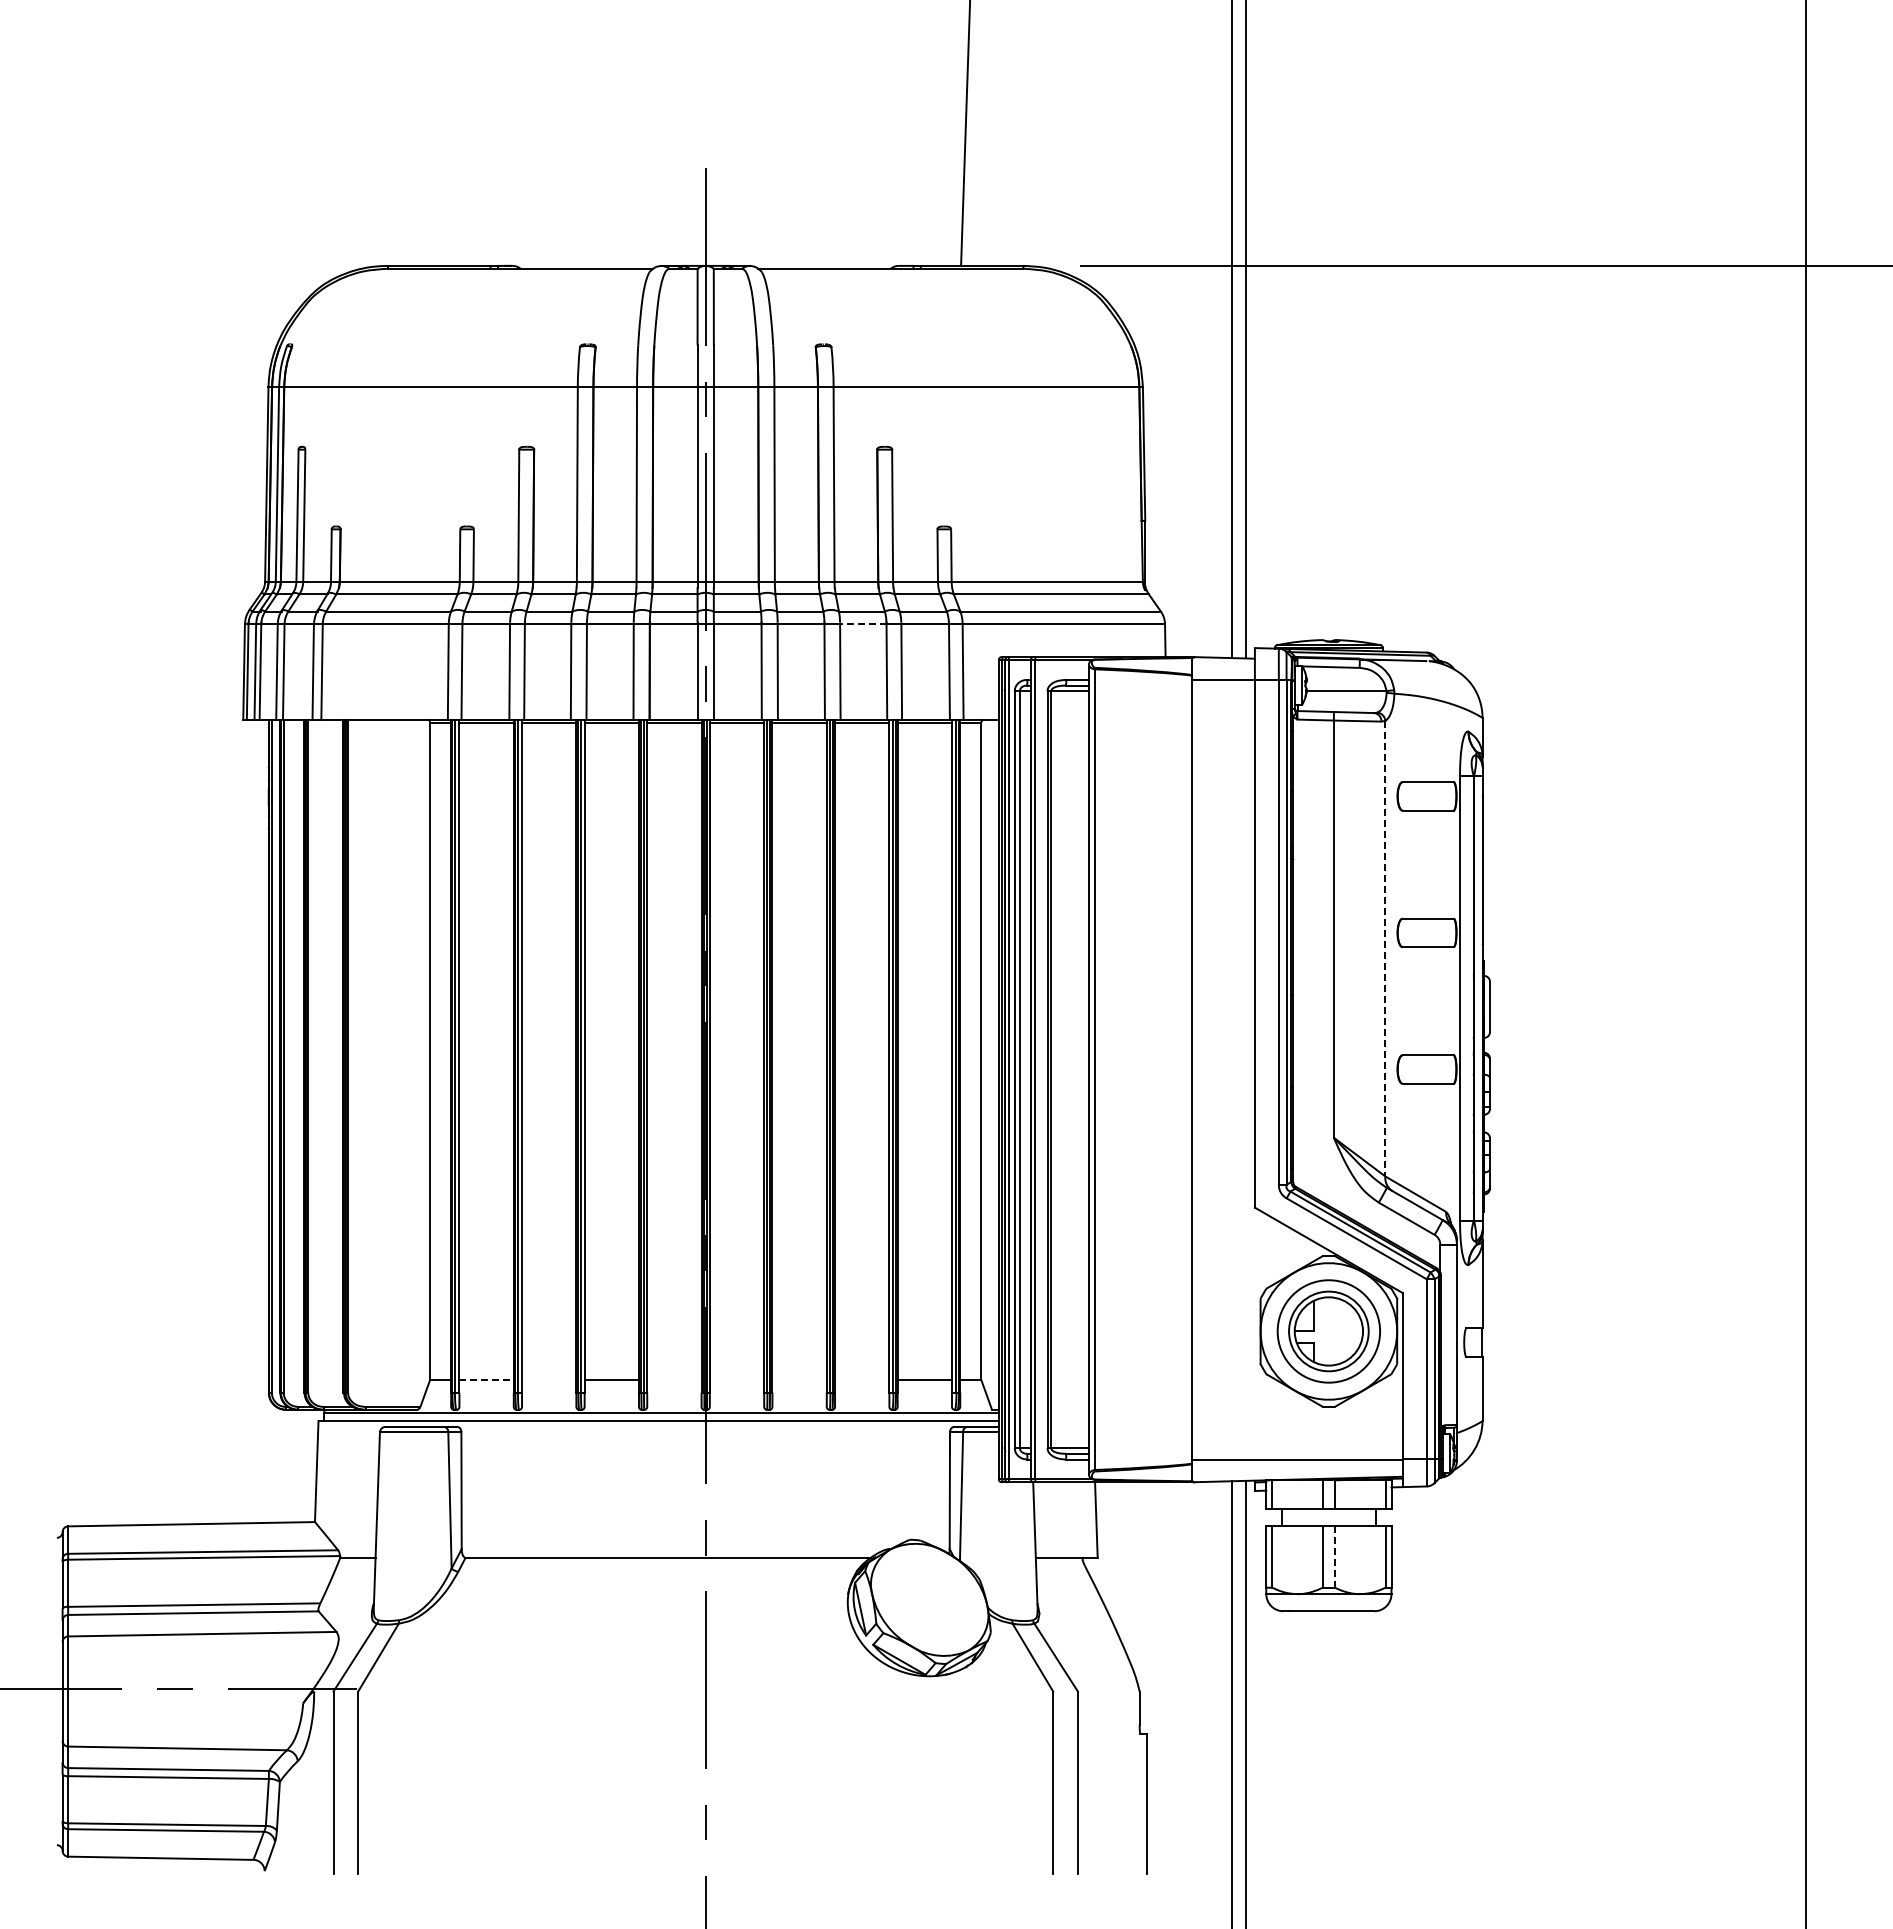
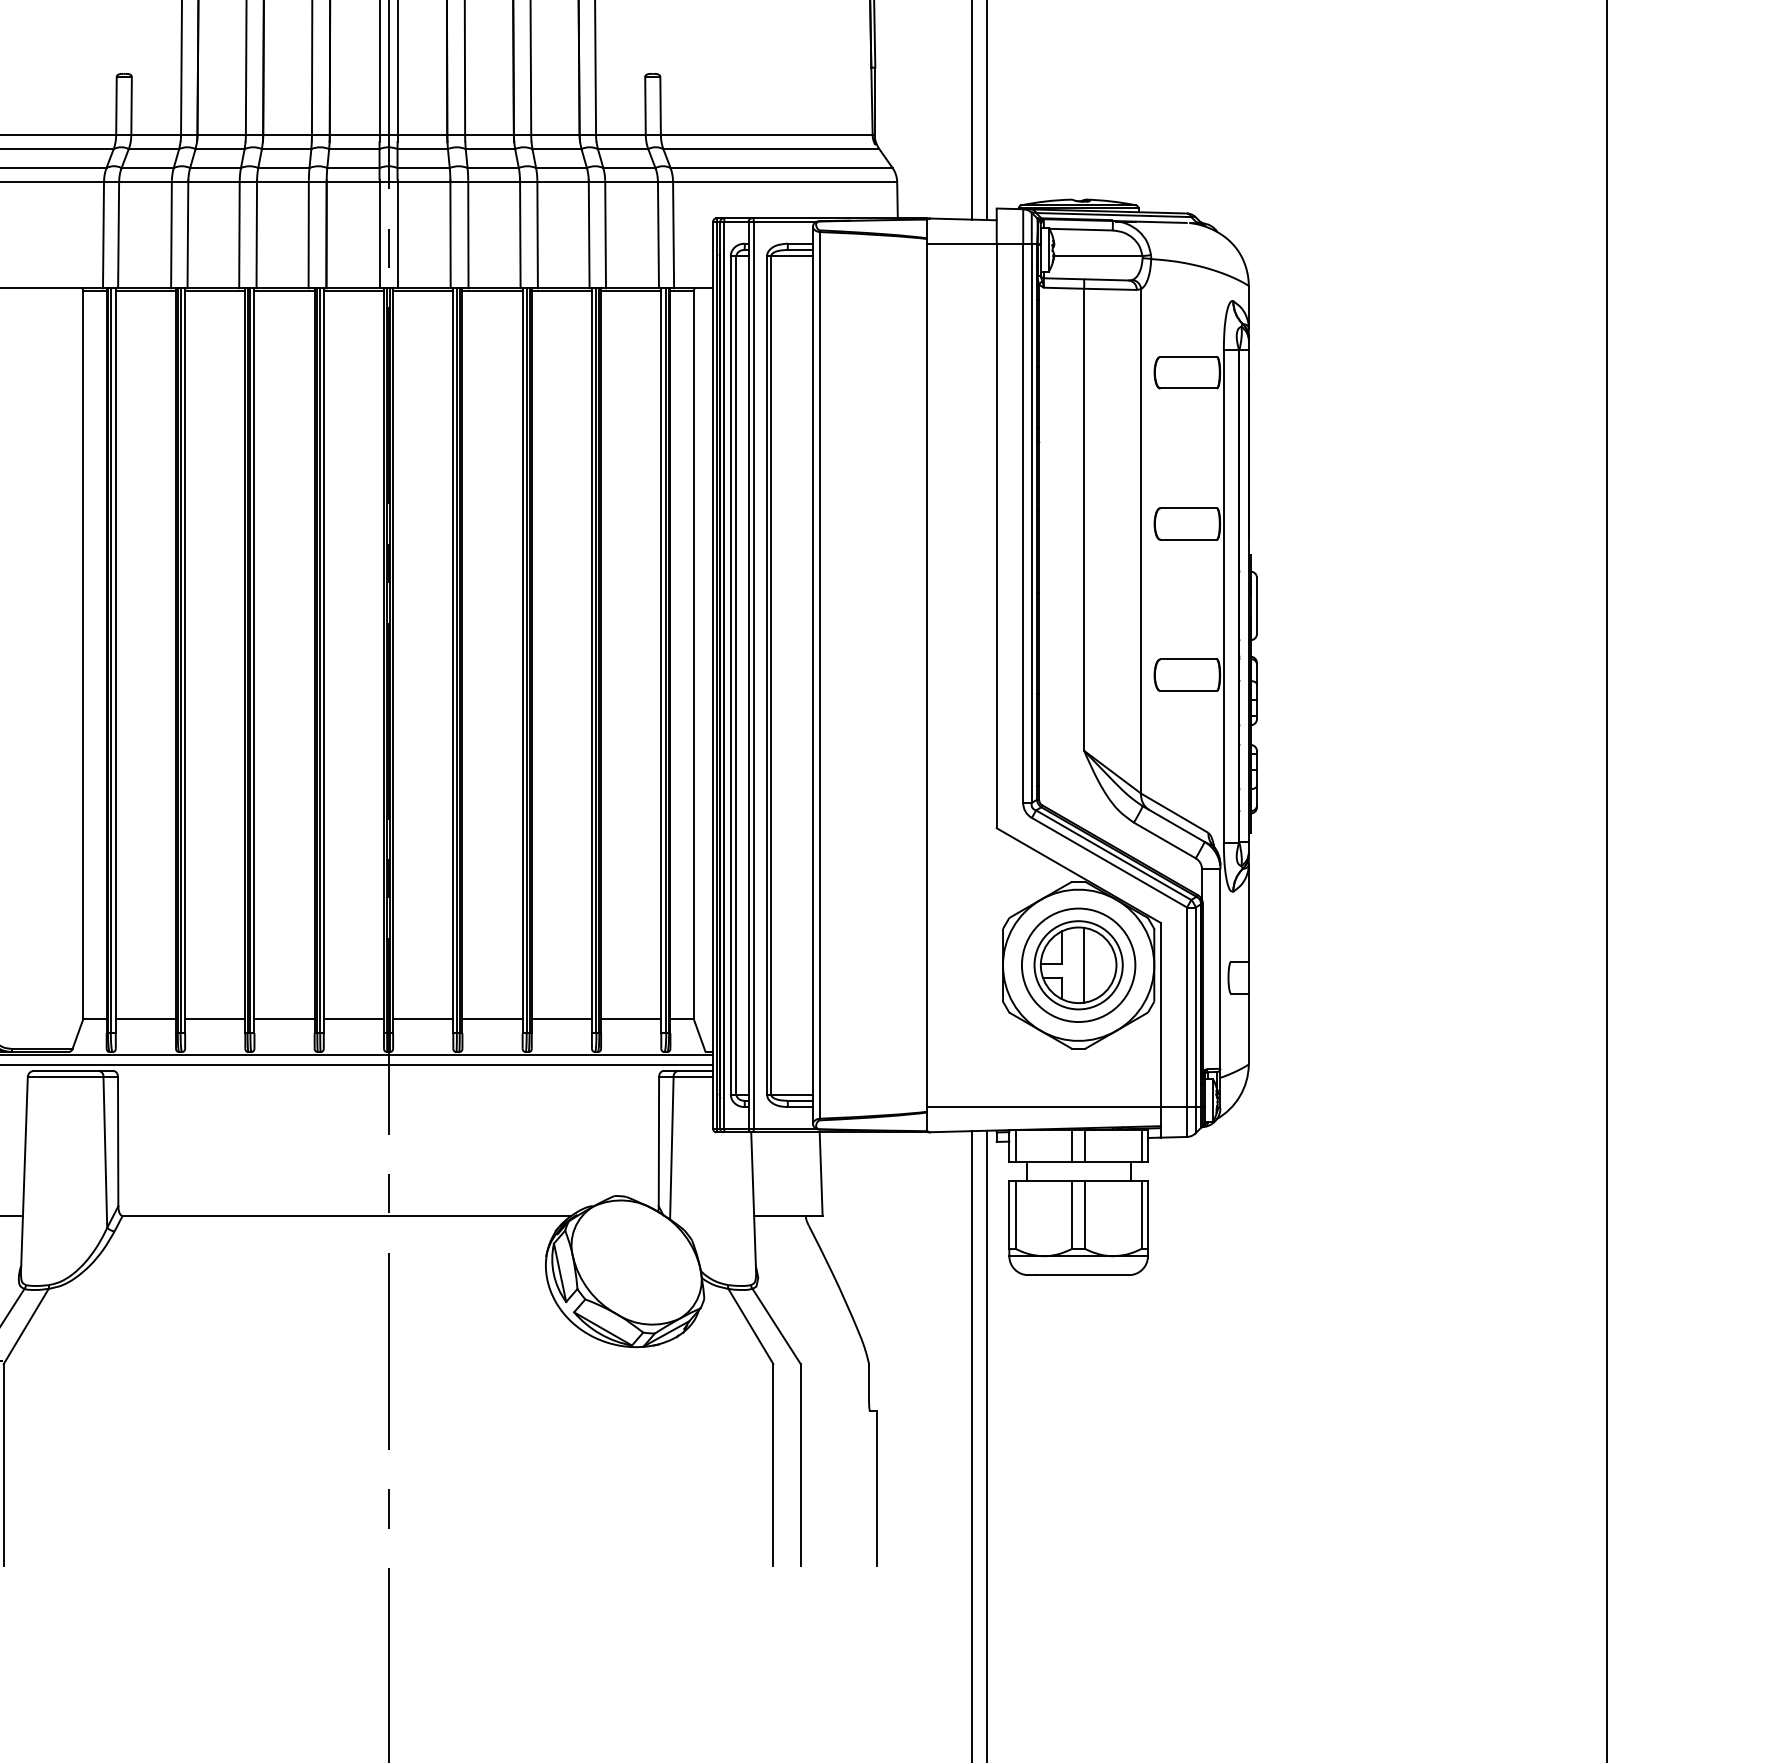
line: (862, 624) -> (562, 182), dashed -> solid
line: (1385, 948) -> (1141, 541), dashed -> solid
line: (1333, 1331) -> (1083, 965), added
line: (487, 1379) -> (146, 1018), dashed -> solid
line: (549, 1379) -> (215, 1018), added
line: (674, 1379) -> (353, 1018), added
line: (736, 1379) -> (422, 1018), added
line: (799, 1379) -> (492, 1018), added
line: (862, 1379) -> (562, 1018), added
line: (1334, 1556) -> (1084, 1214), dashed -> solid

